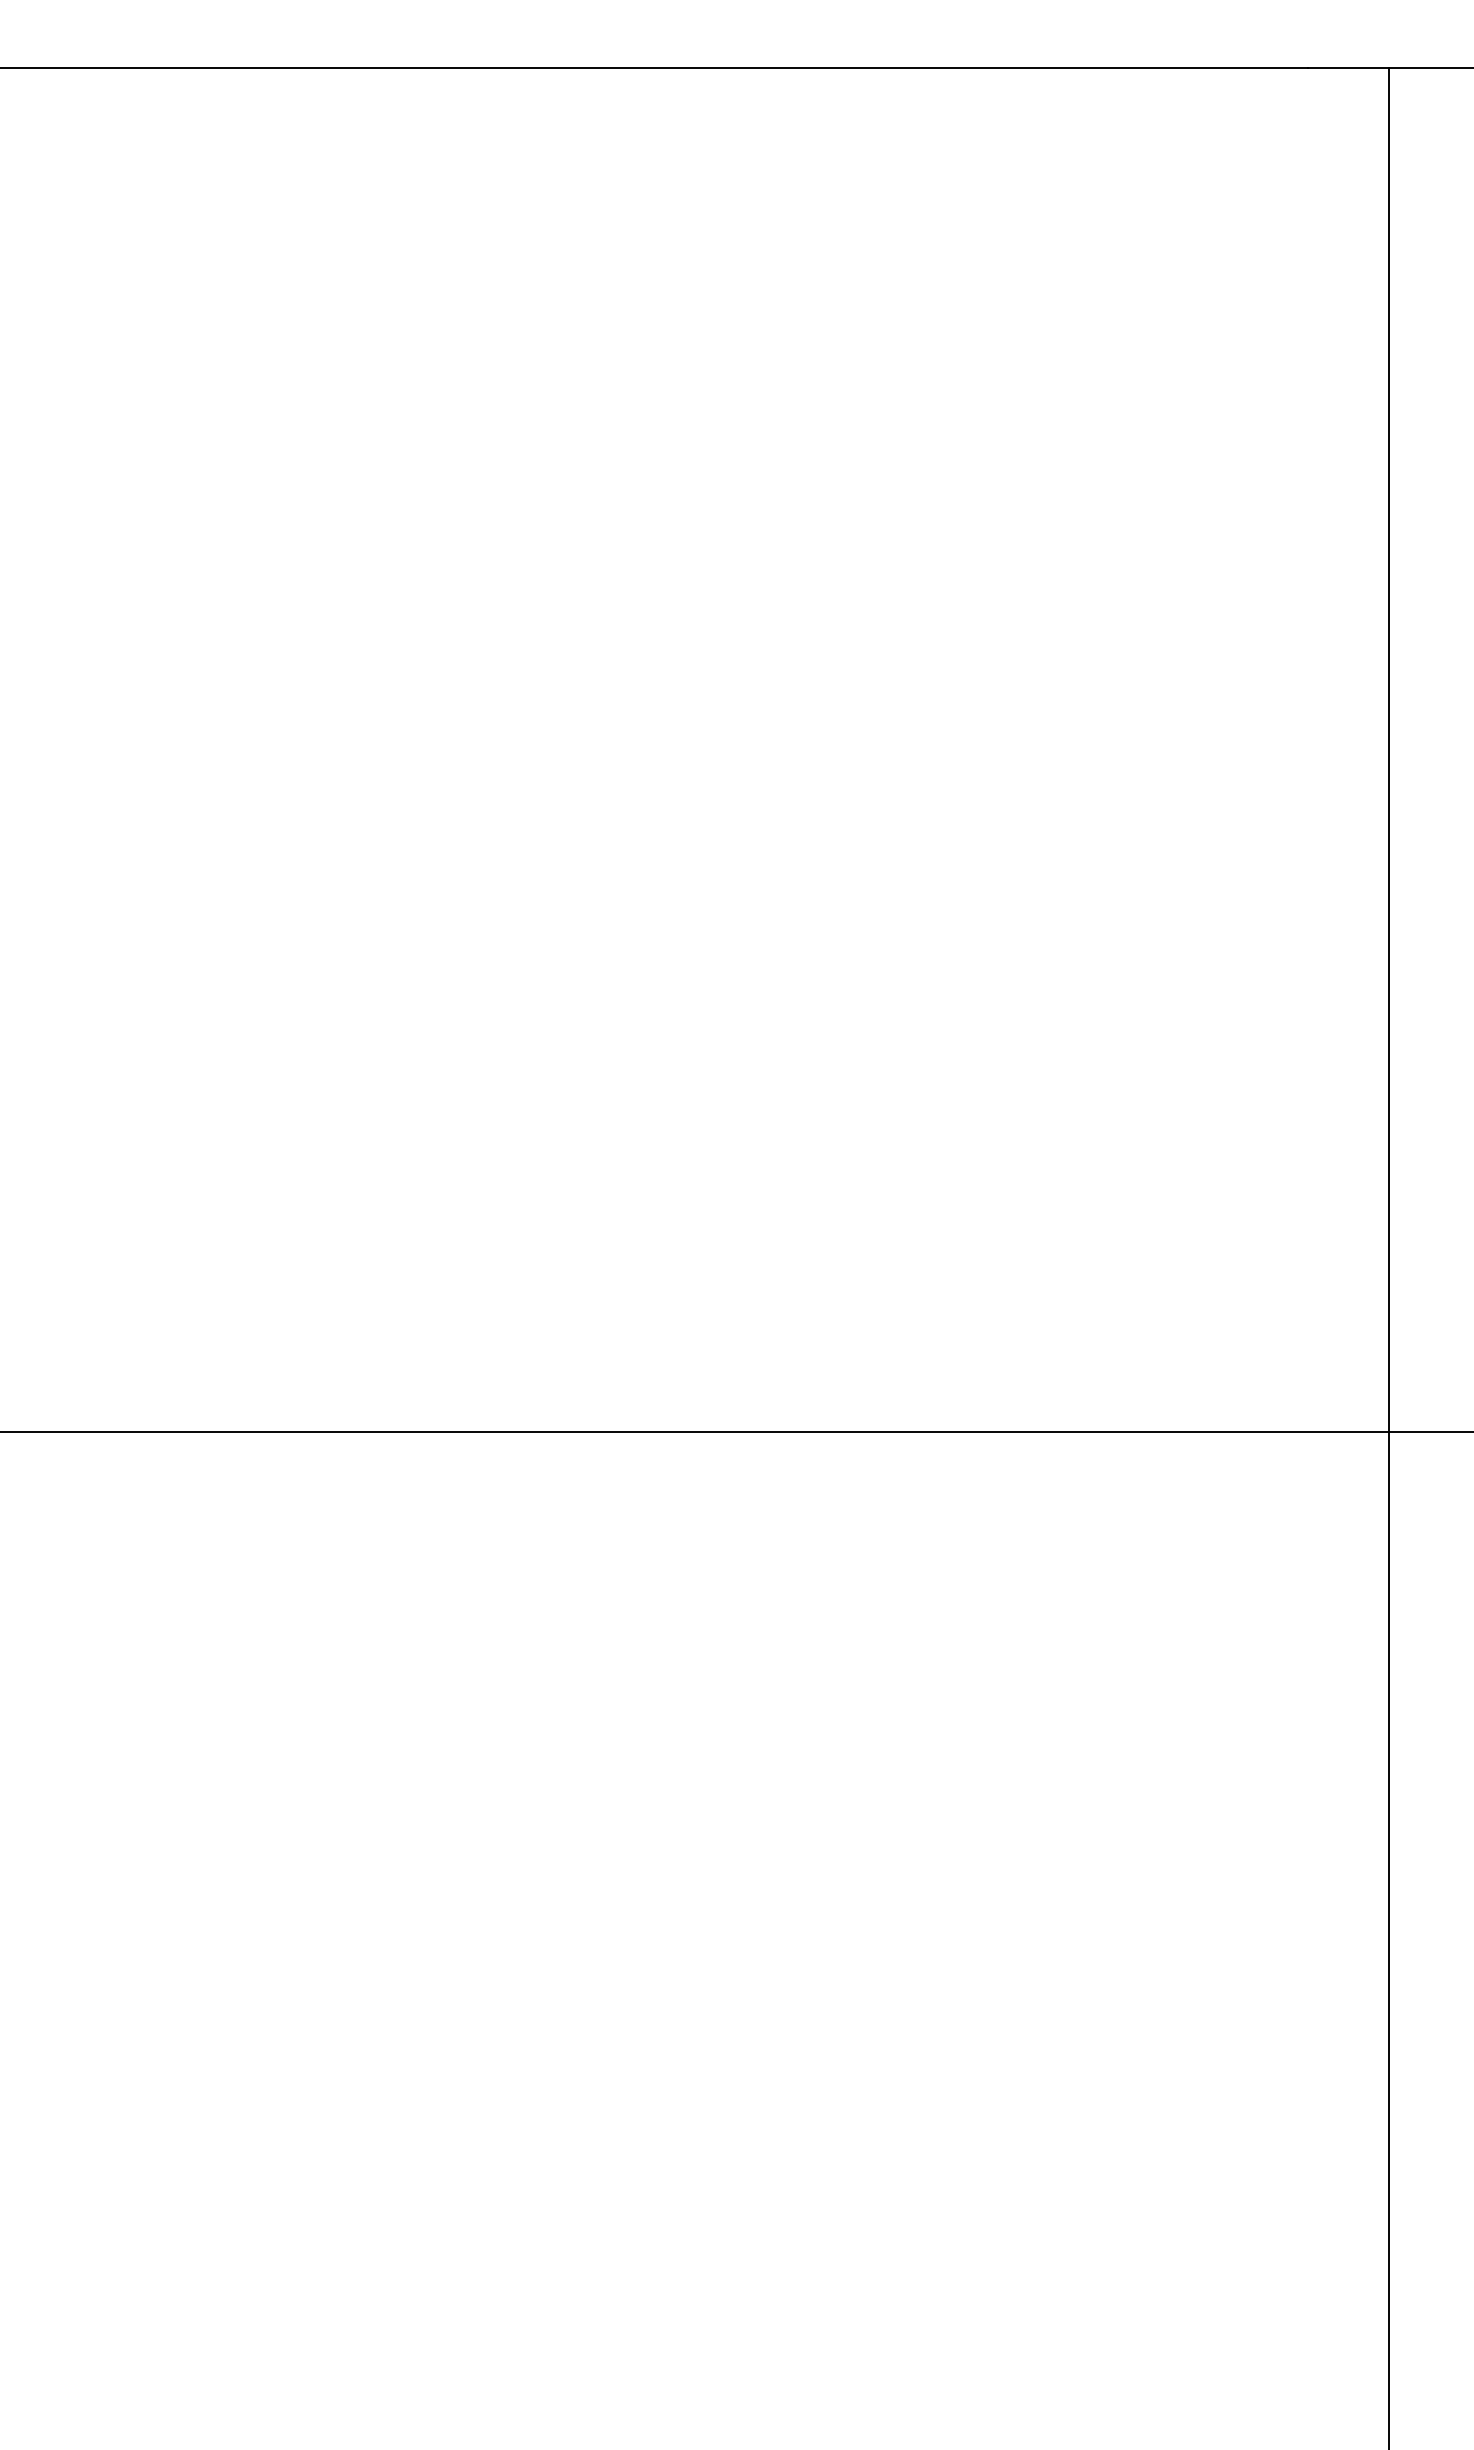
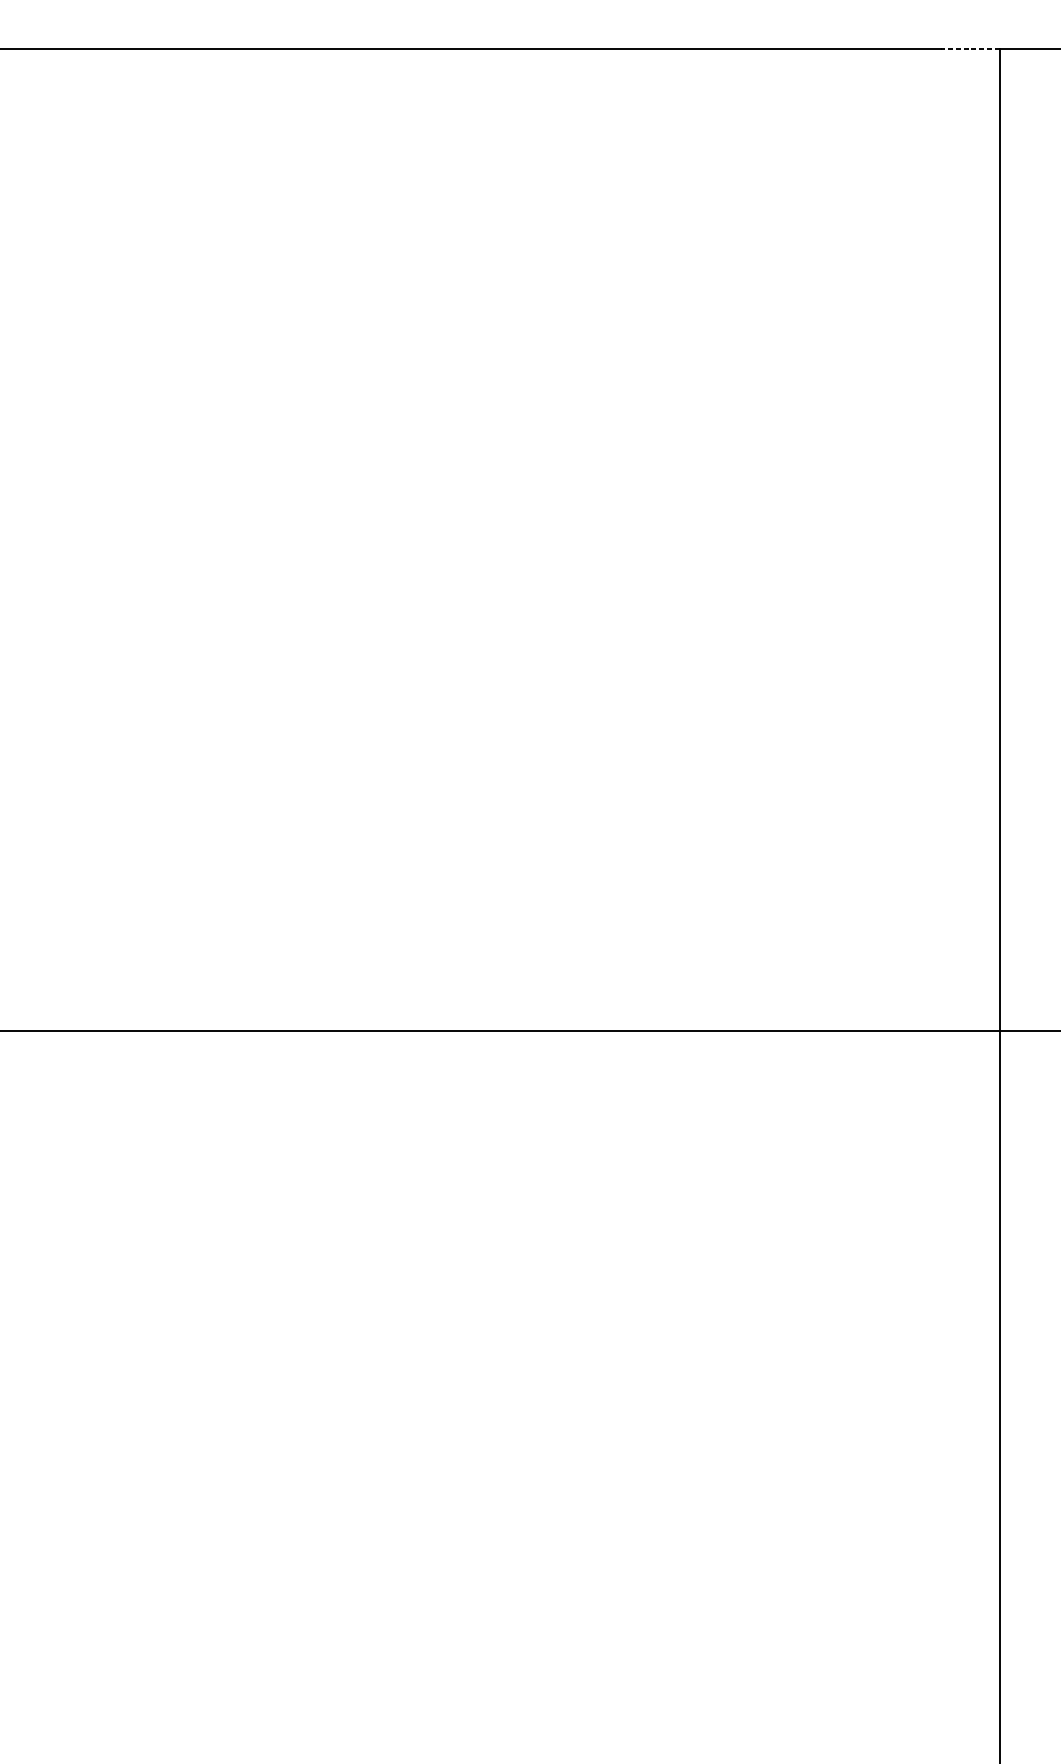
line: (1348, 68) -> (970, 49), solid -> dashed

